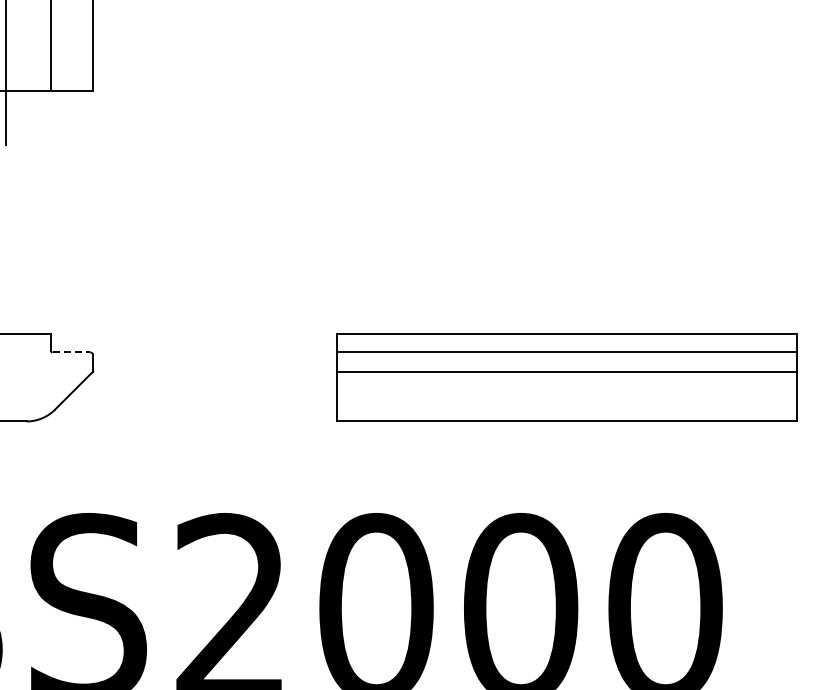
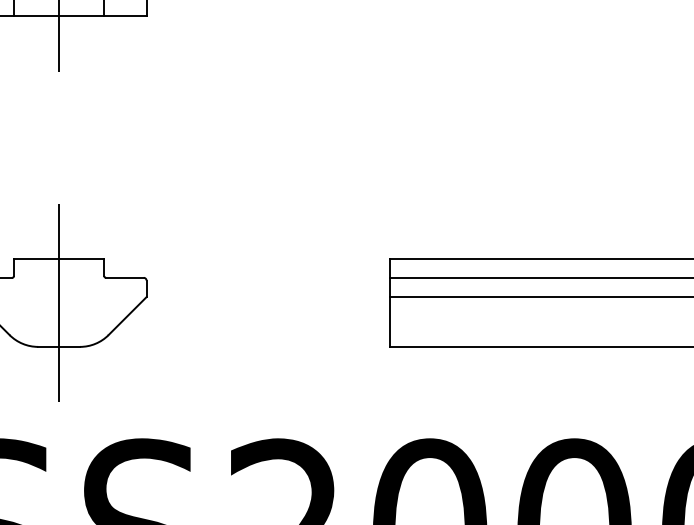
line: (71, 352) -> (125, 277), dashed -> solid
line: (5, 377) -> (59, 302), added

